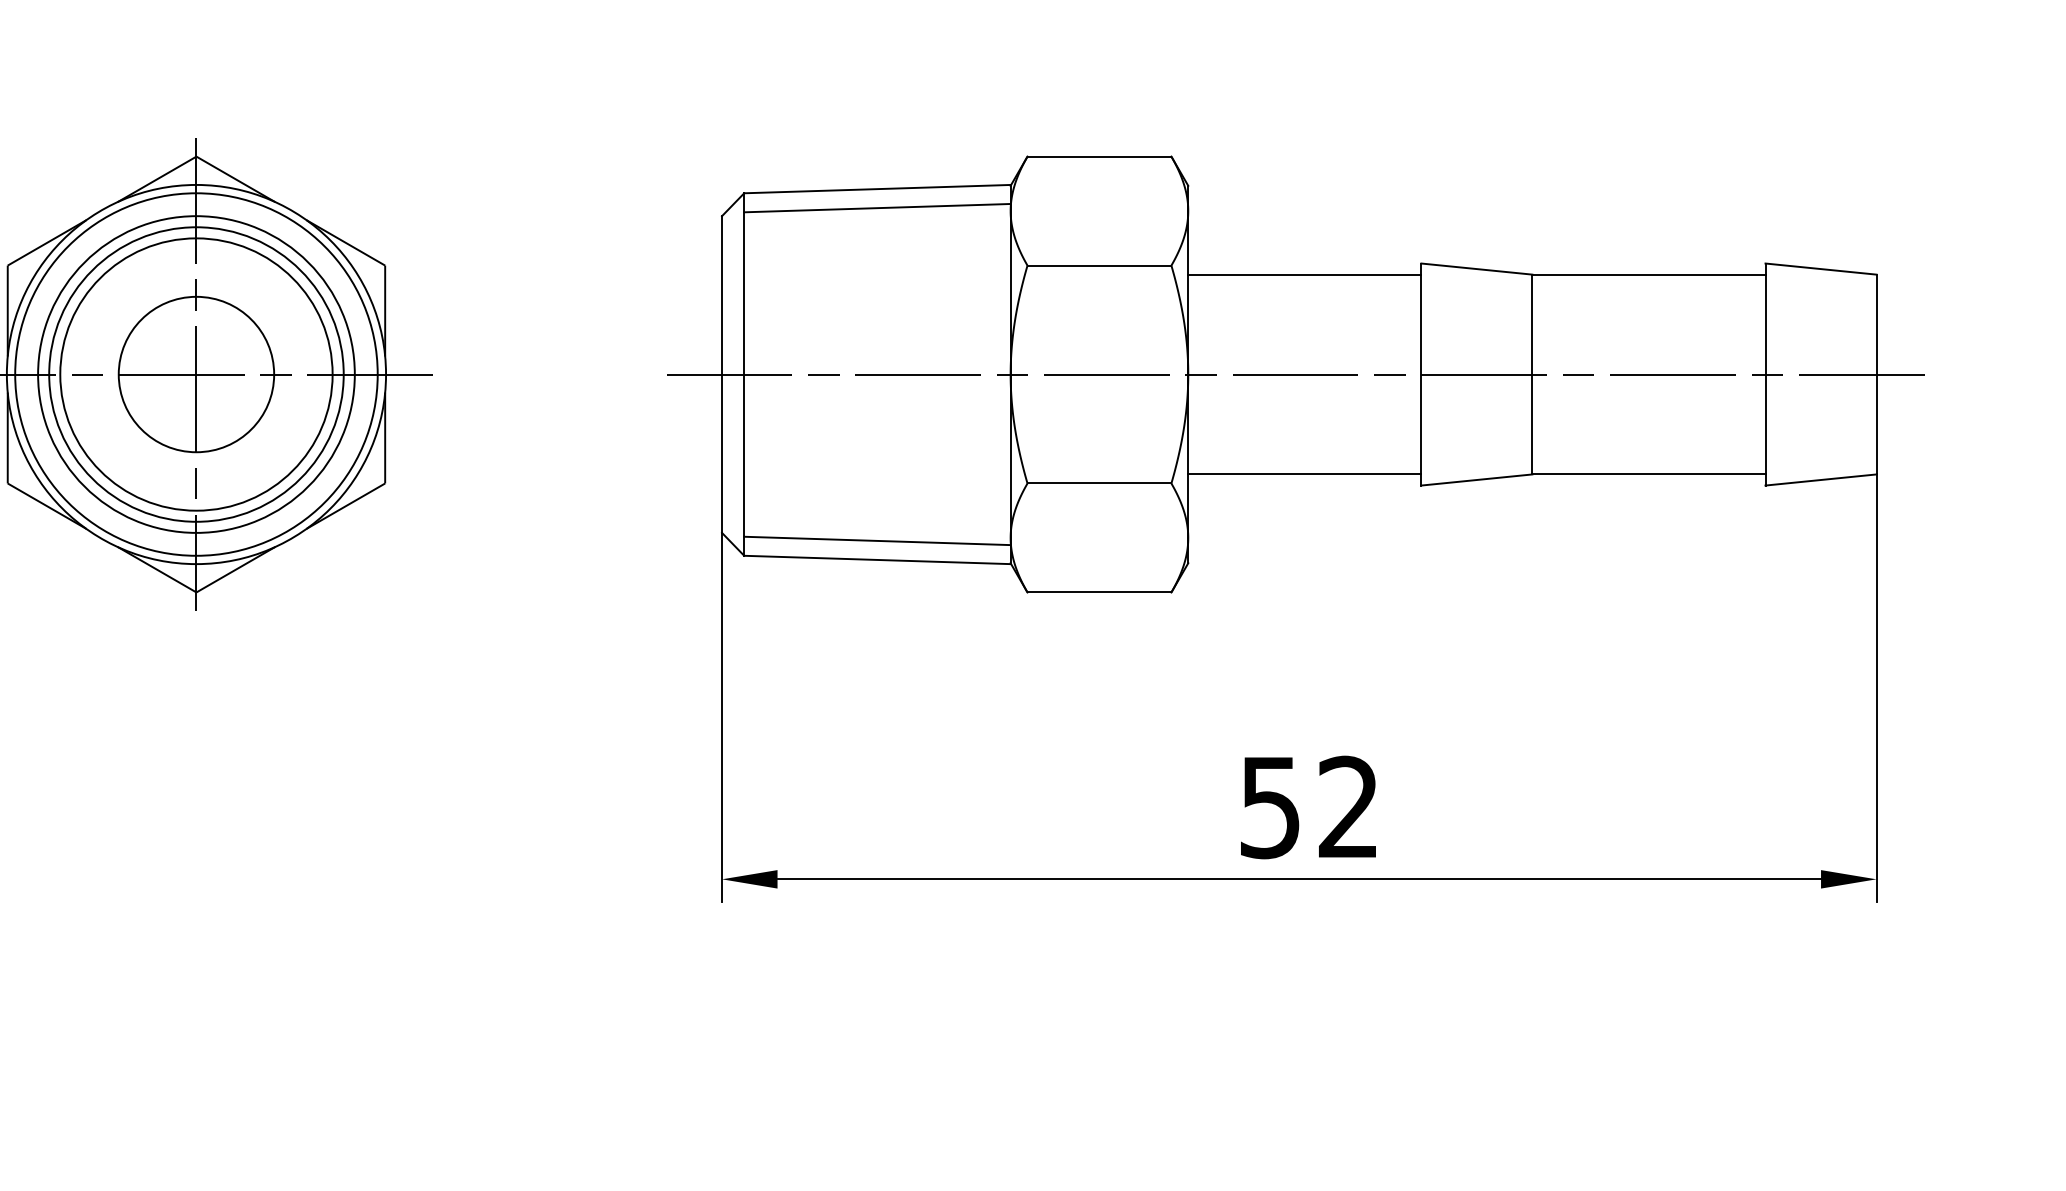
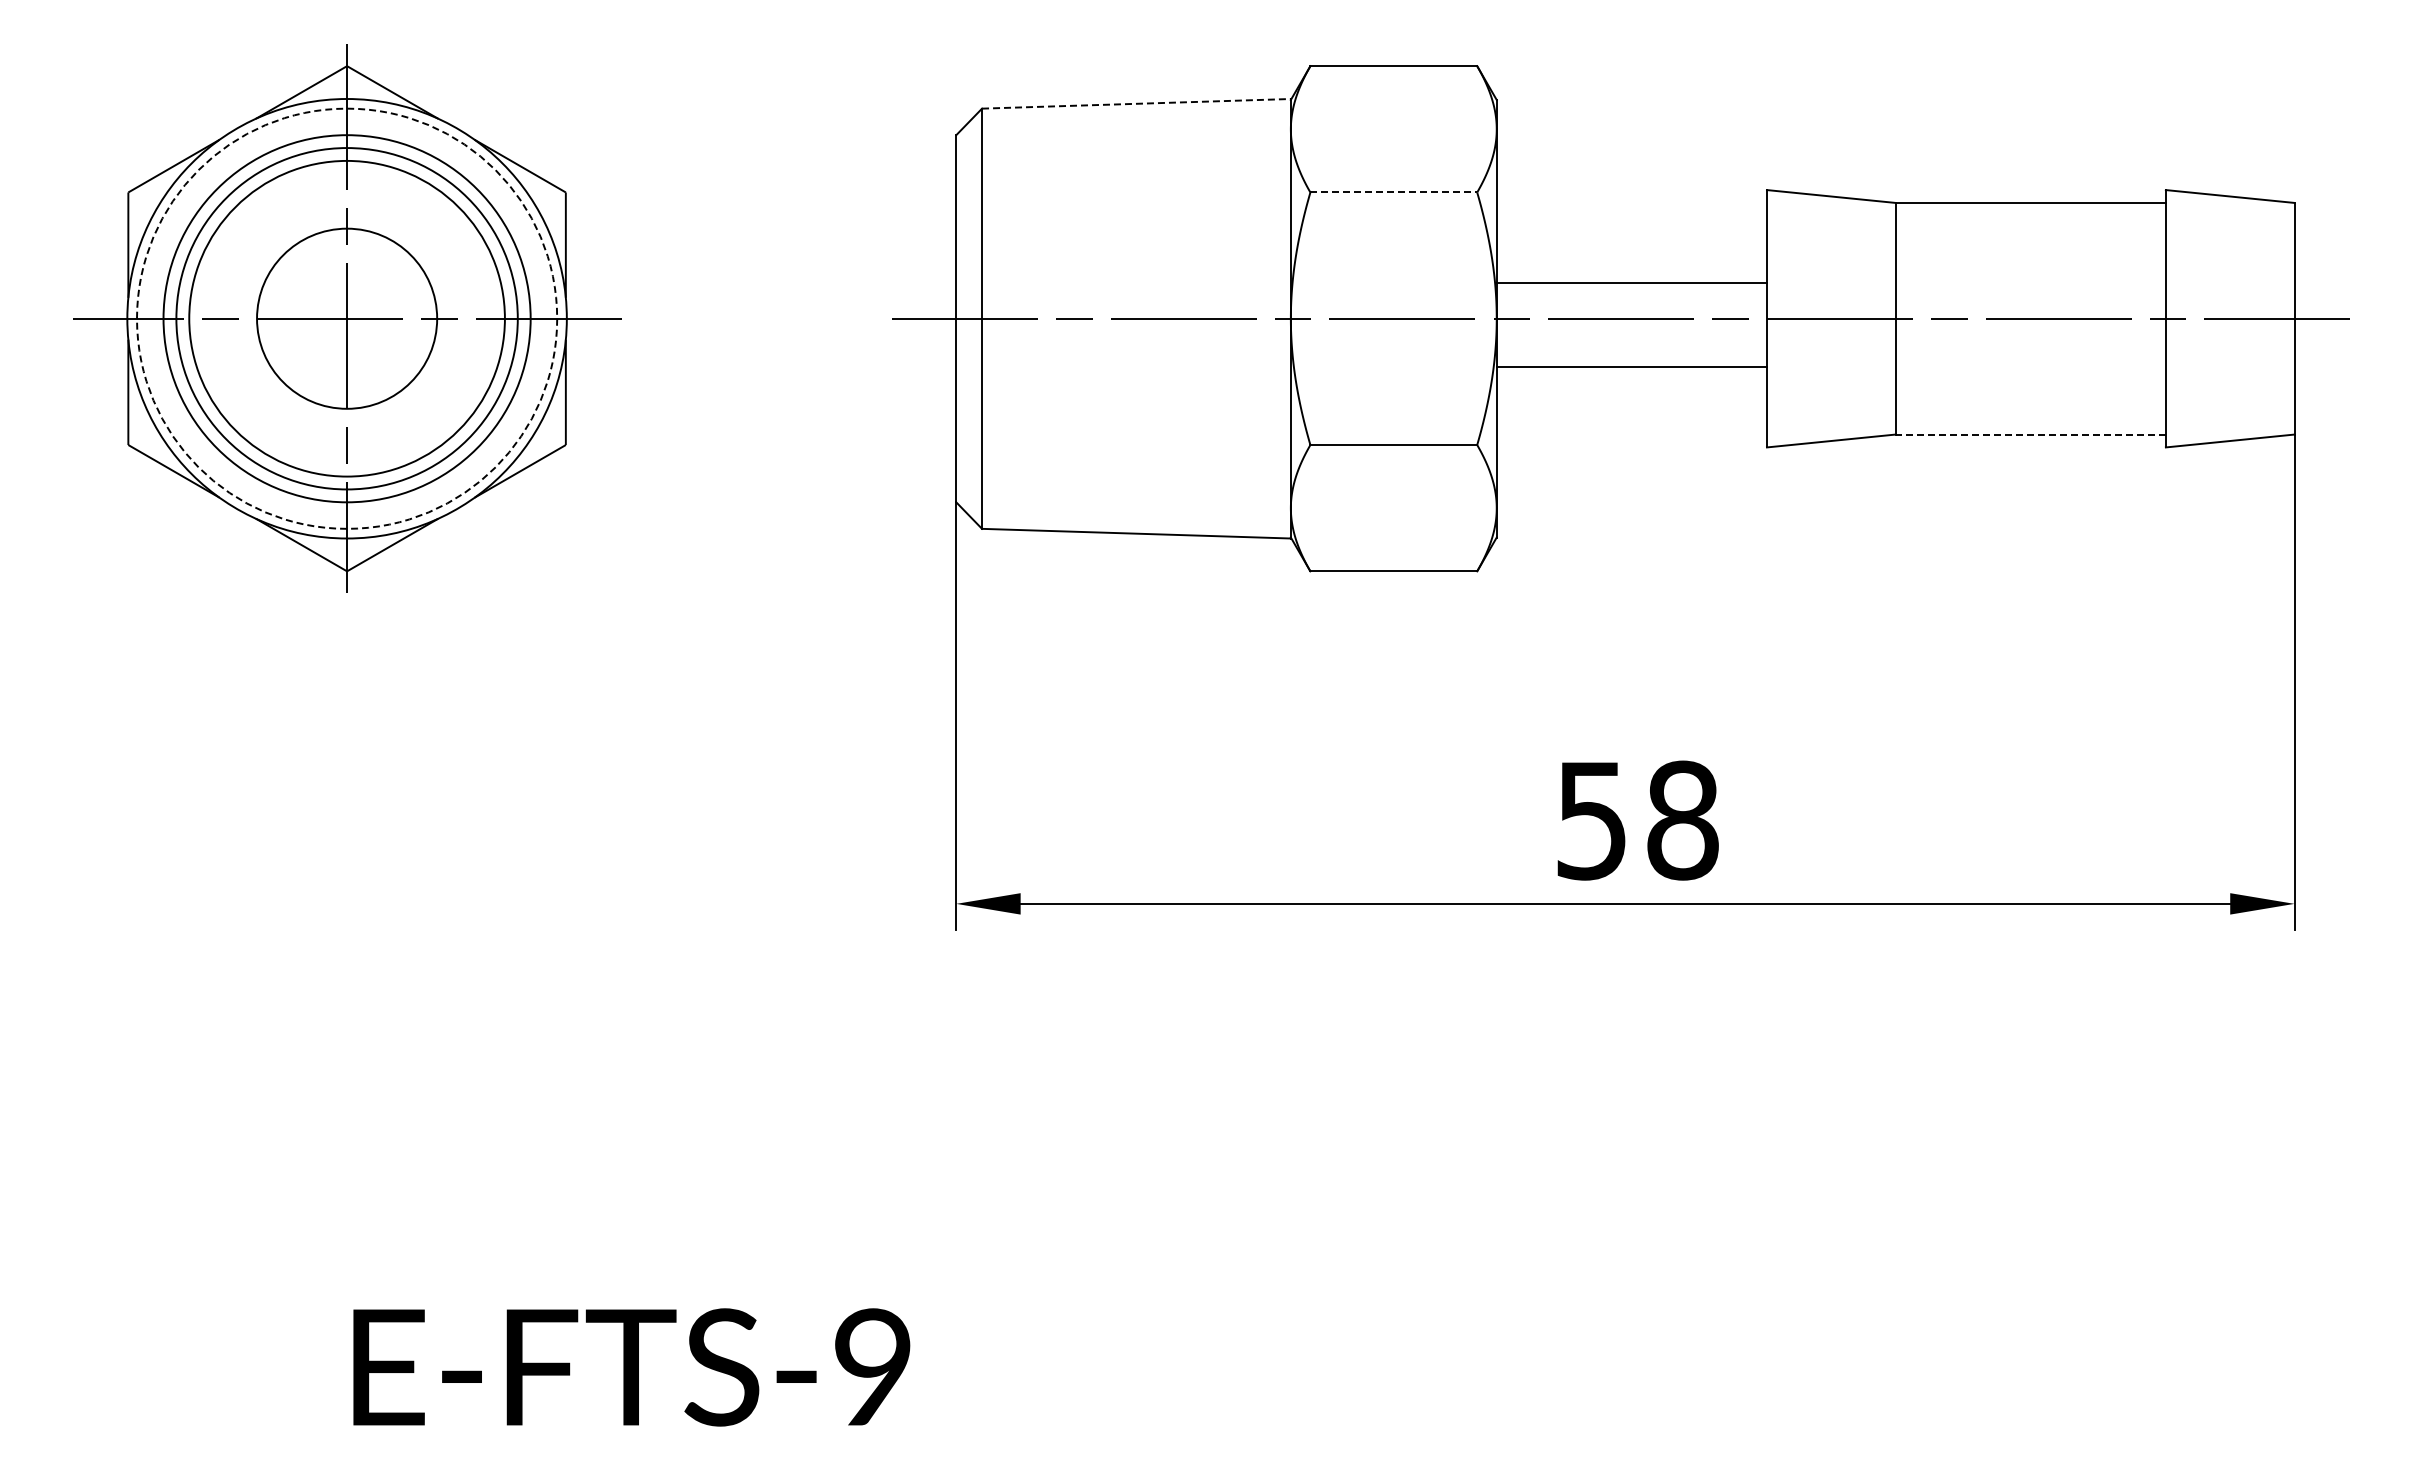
line: (877, 188) -> (1136, 103), solid -> dashed
line: (877, 207) -> (1136, 125), removed
line: (1100, 265) -> (1394, 192), solid -> dashed
line: (1304, 274) -> (1631, 282), moved
circle: (196, 374) -> (347, 318), solid -> dashed
line: (1304, 474) -> (1631, 366), moved
line: (1648, 474) -> (2030, 434), solid -> dashed
line: (877, 540) -> (1136, 511), removed
text: (1348, 807) -> (1682, 820), 52 -> 58

